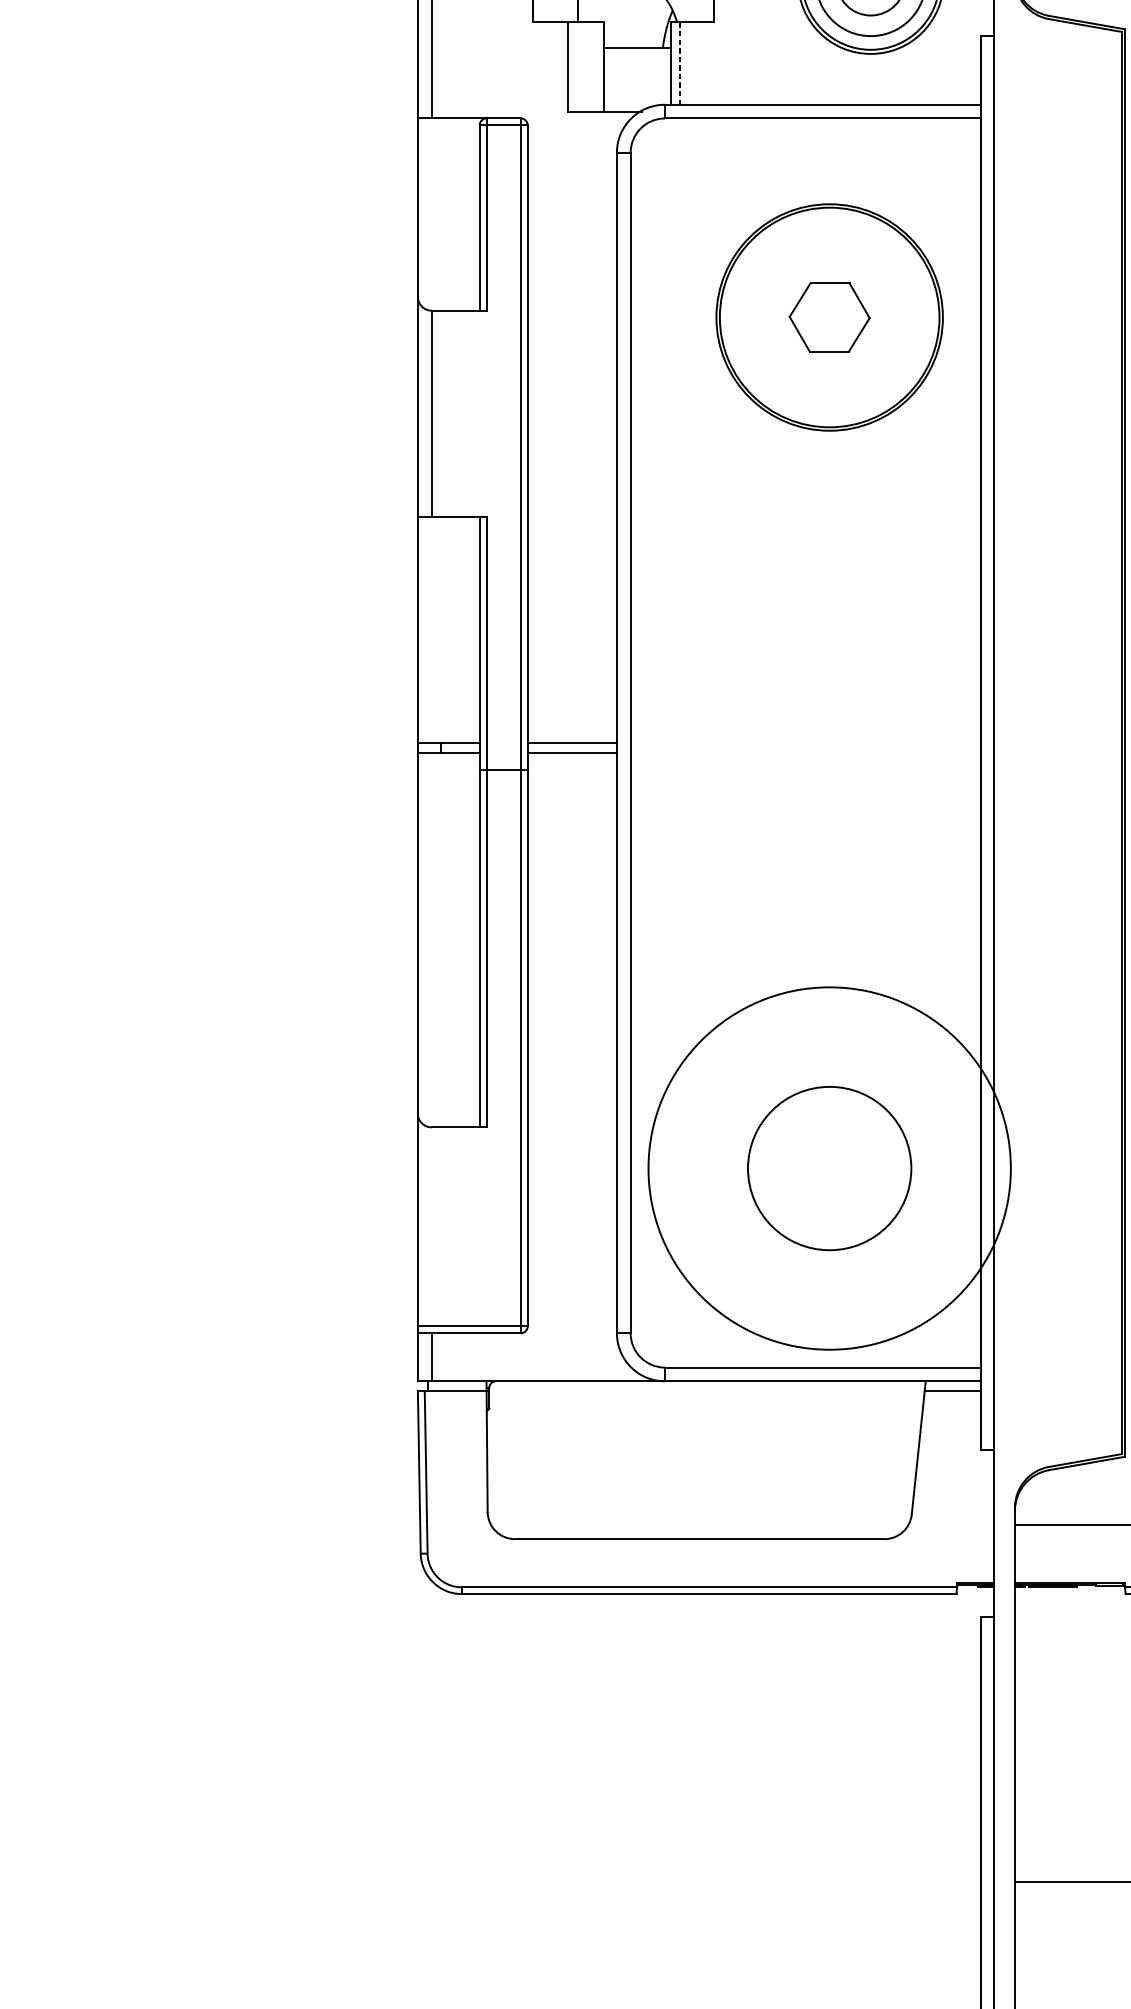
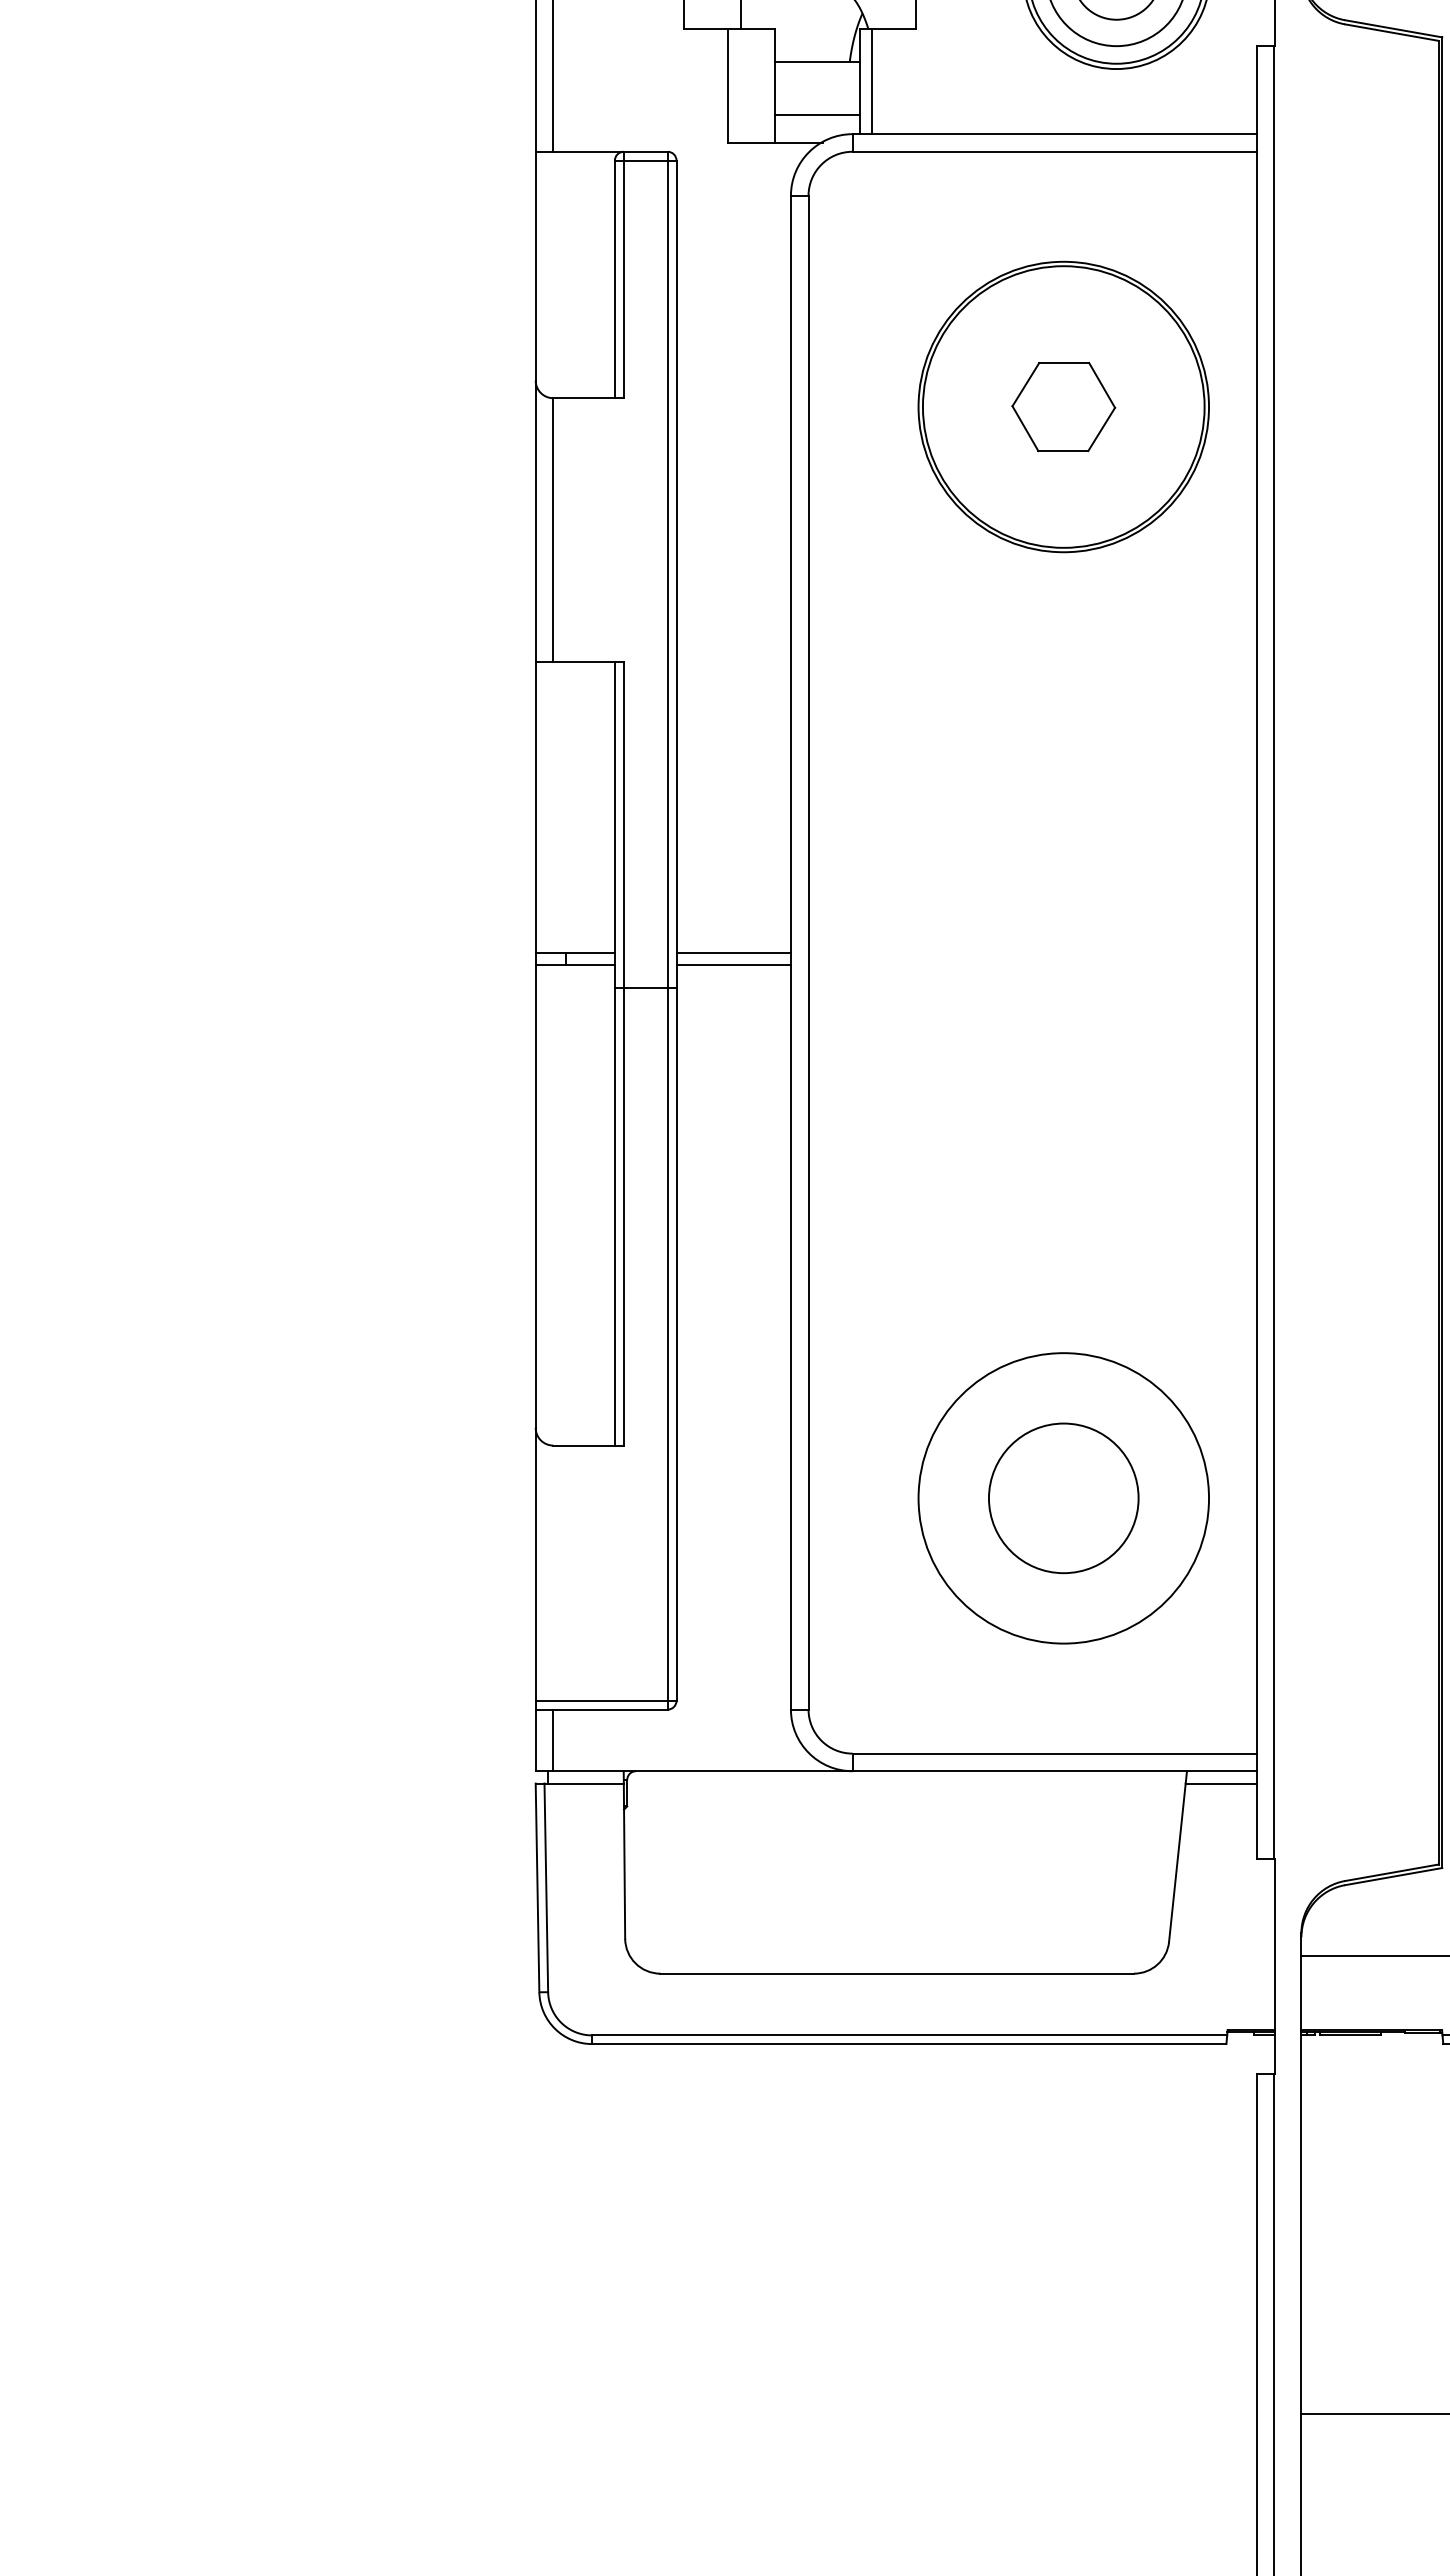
line: (679, 63) -> (871, 81), dashed -> solid
line: (636, 89) -> (816, 114), added
circle: (829, 1168) -> (1063, 1498), size x0.62
circle: (829, 1168) -> (1063, 1498), size x0.71

